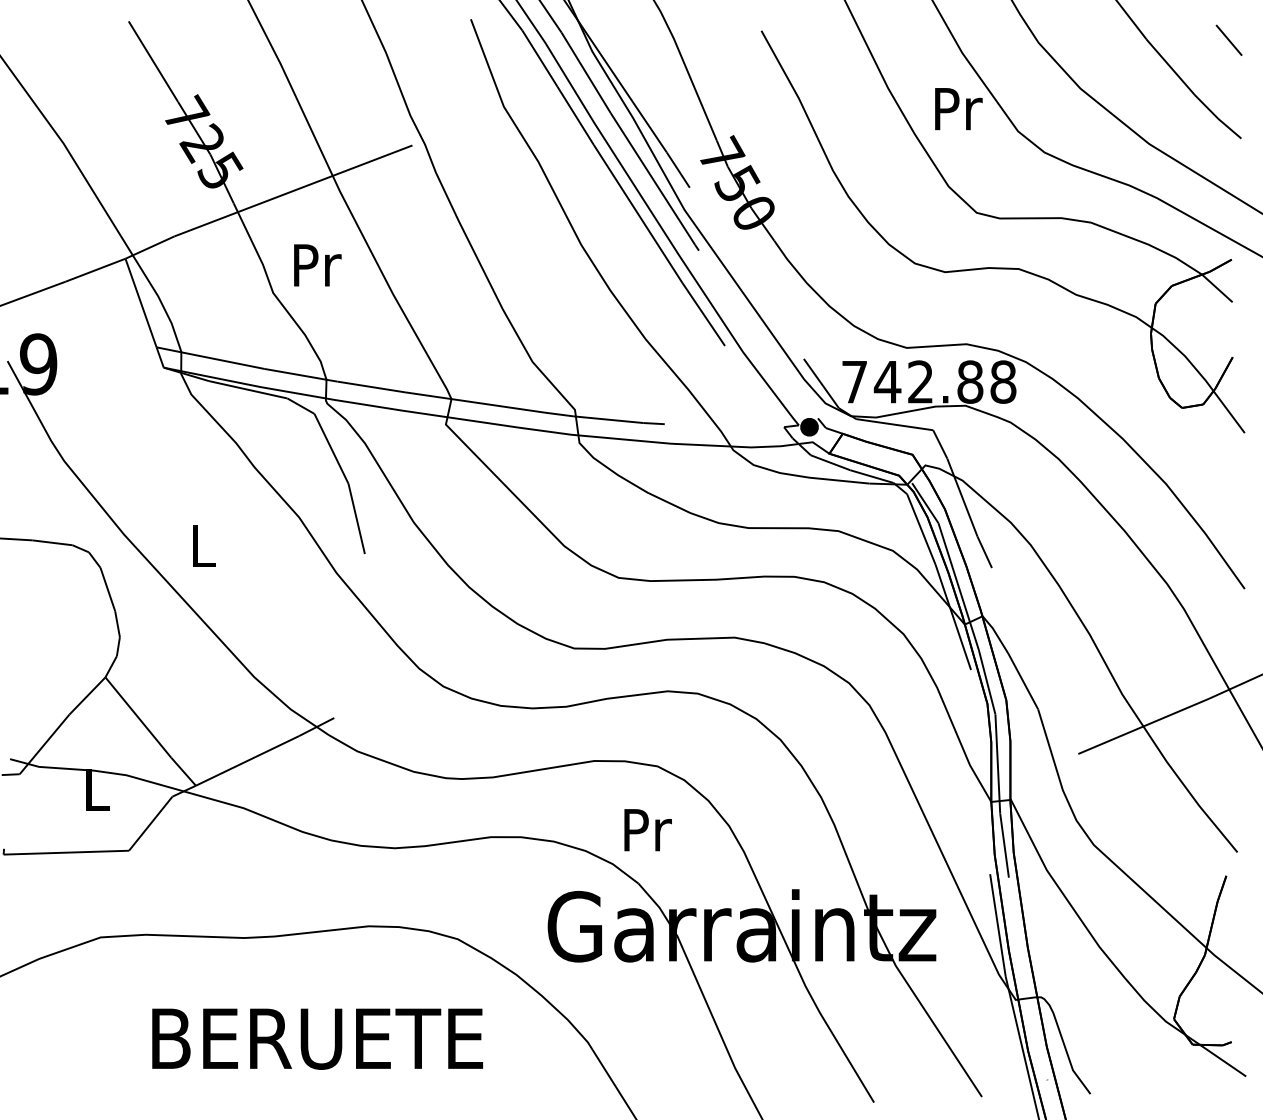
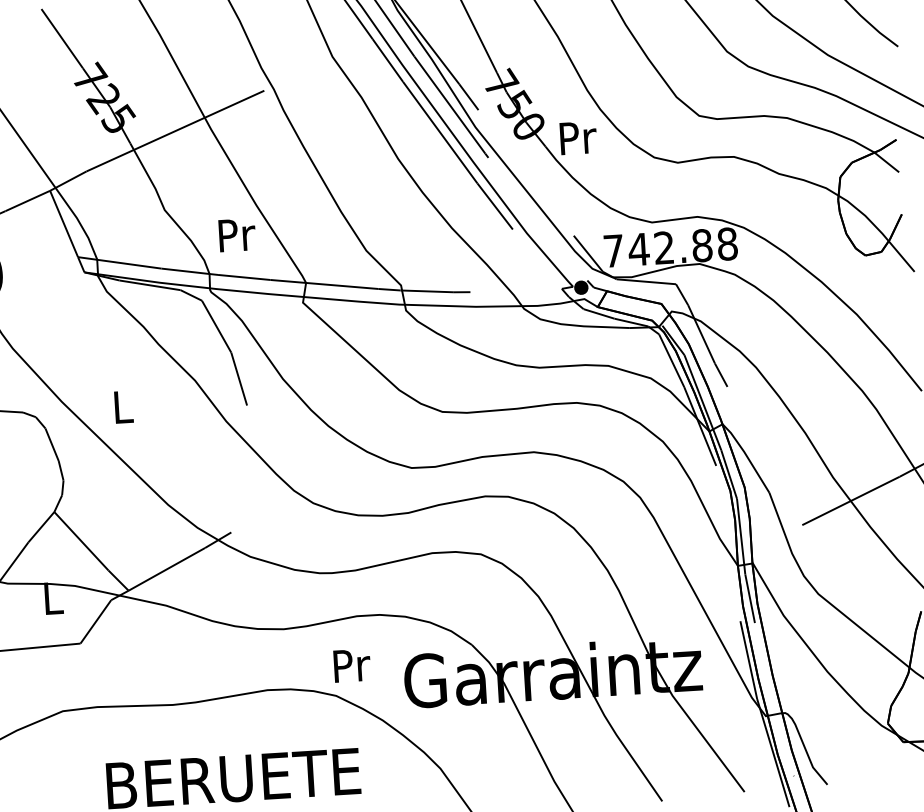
text: (958, 109) -> (578, 138), moved
text: (317, 265) -> (237, 235), moved
text: (647, 830) -> (351, 665), moved

